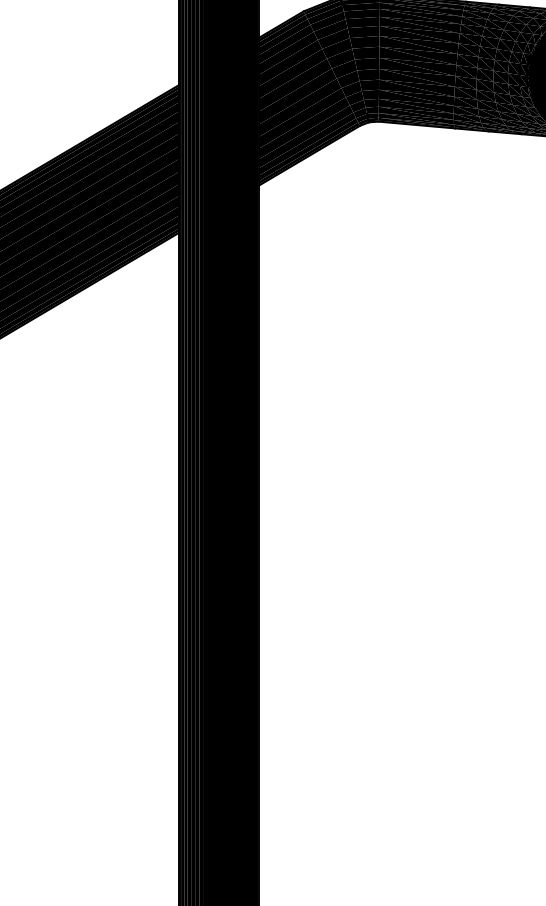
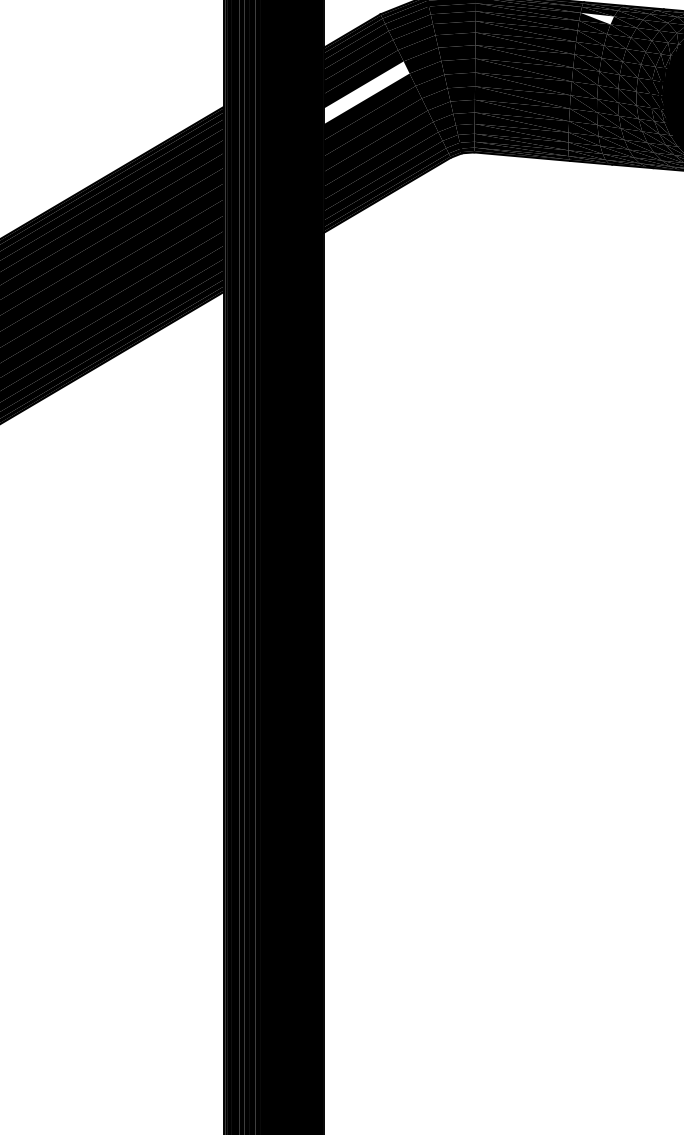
fill: (476, 14) -> (597, 18), removed
fill: (292, 73) -> (366, 92), removed

